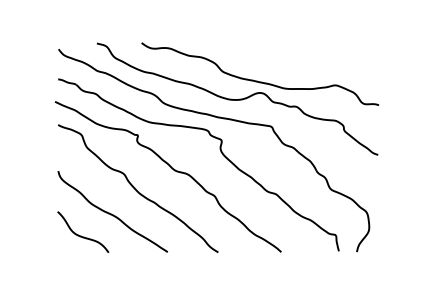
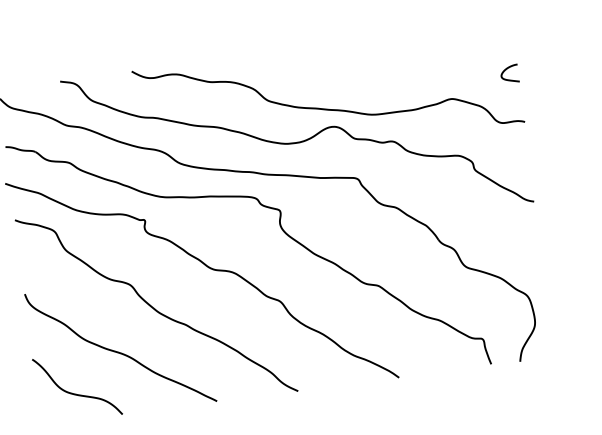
curve: (371, 72) -> (506, 70), added

